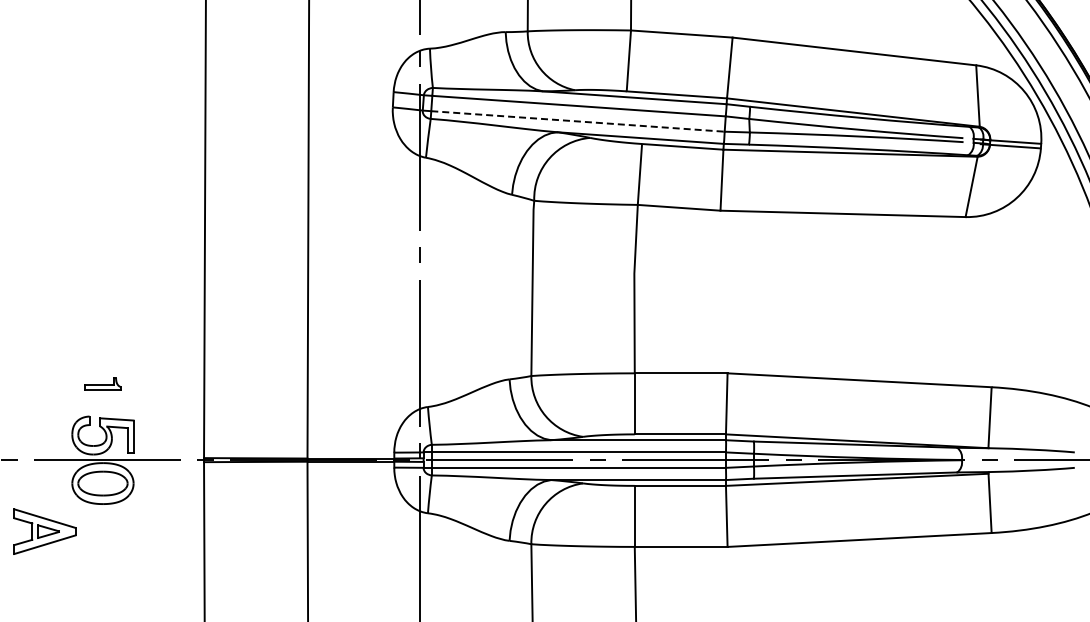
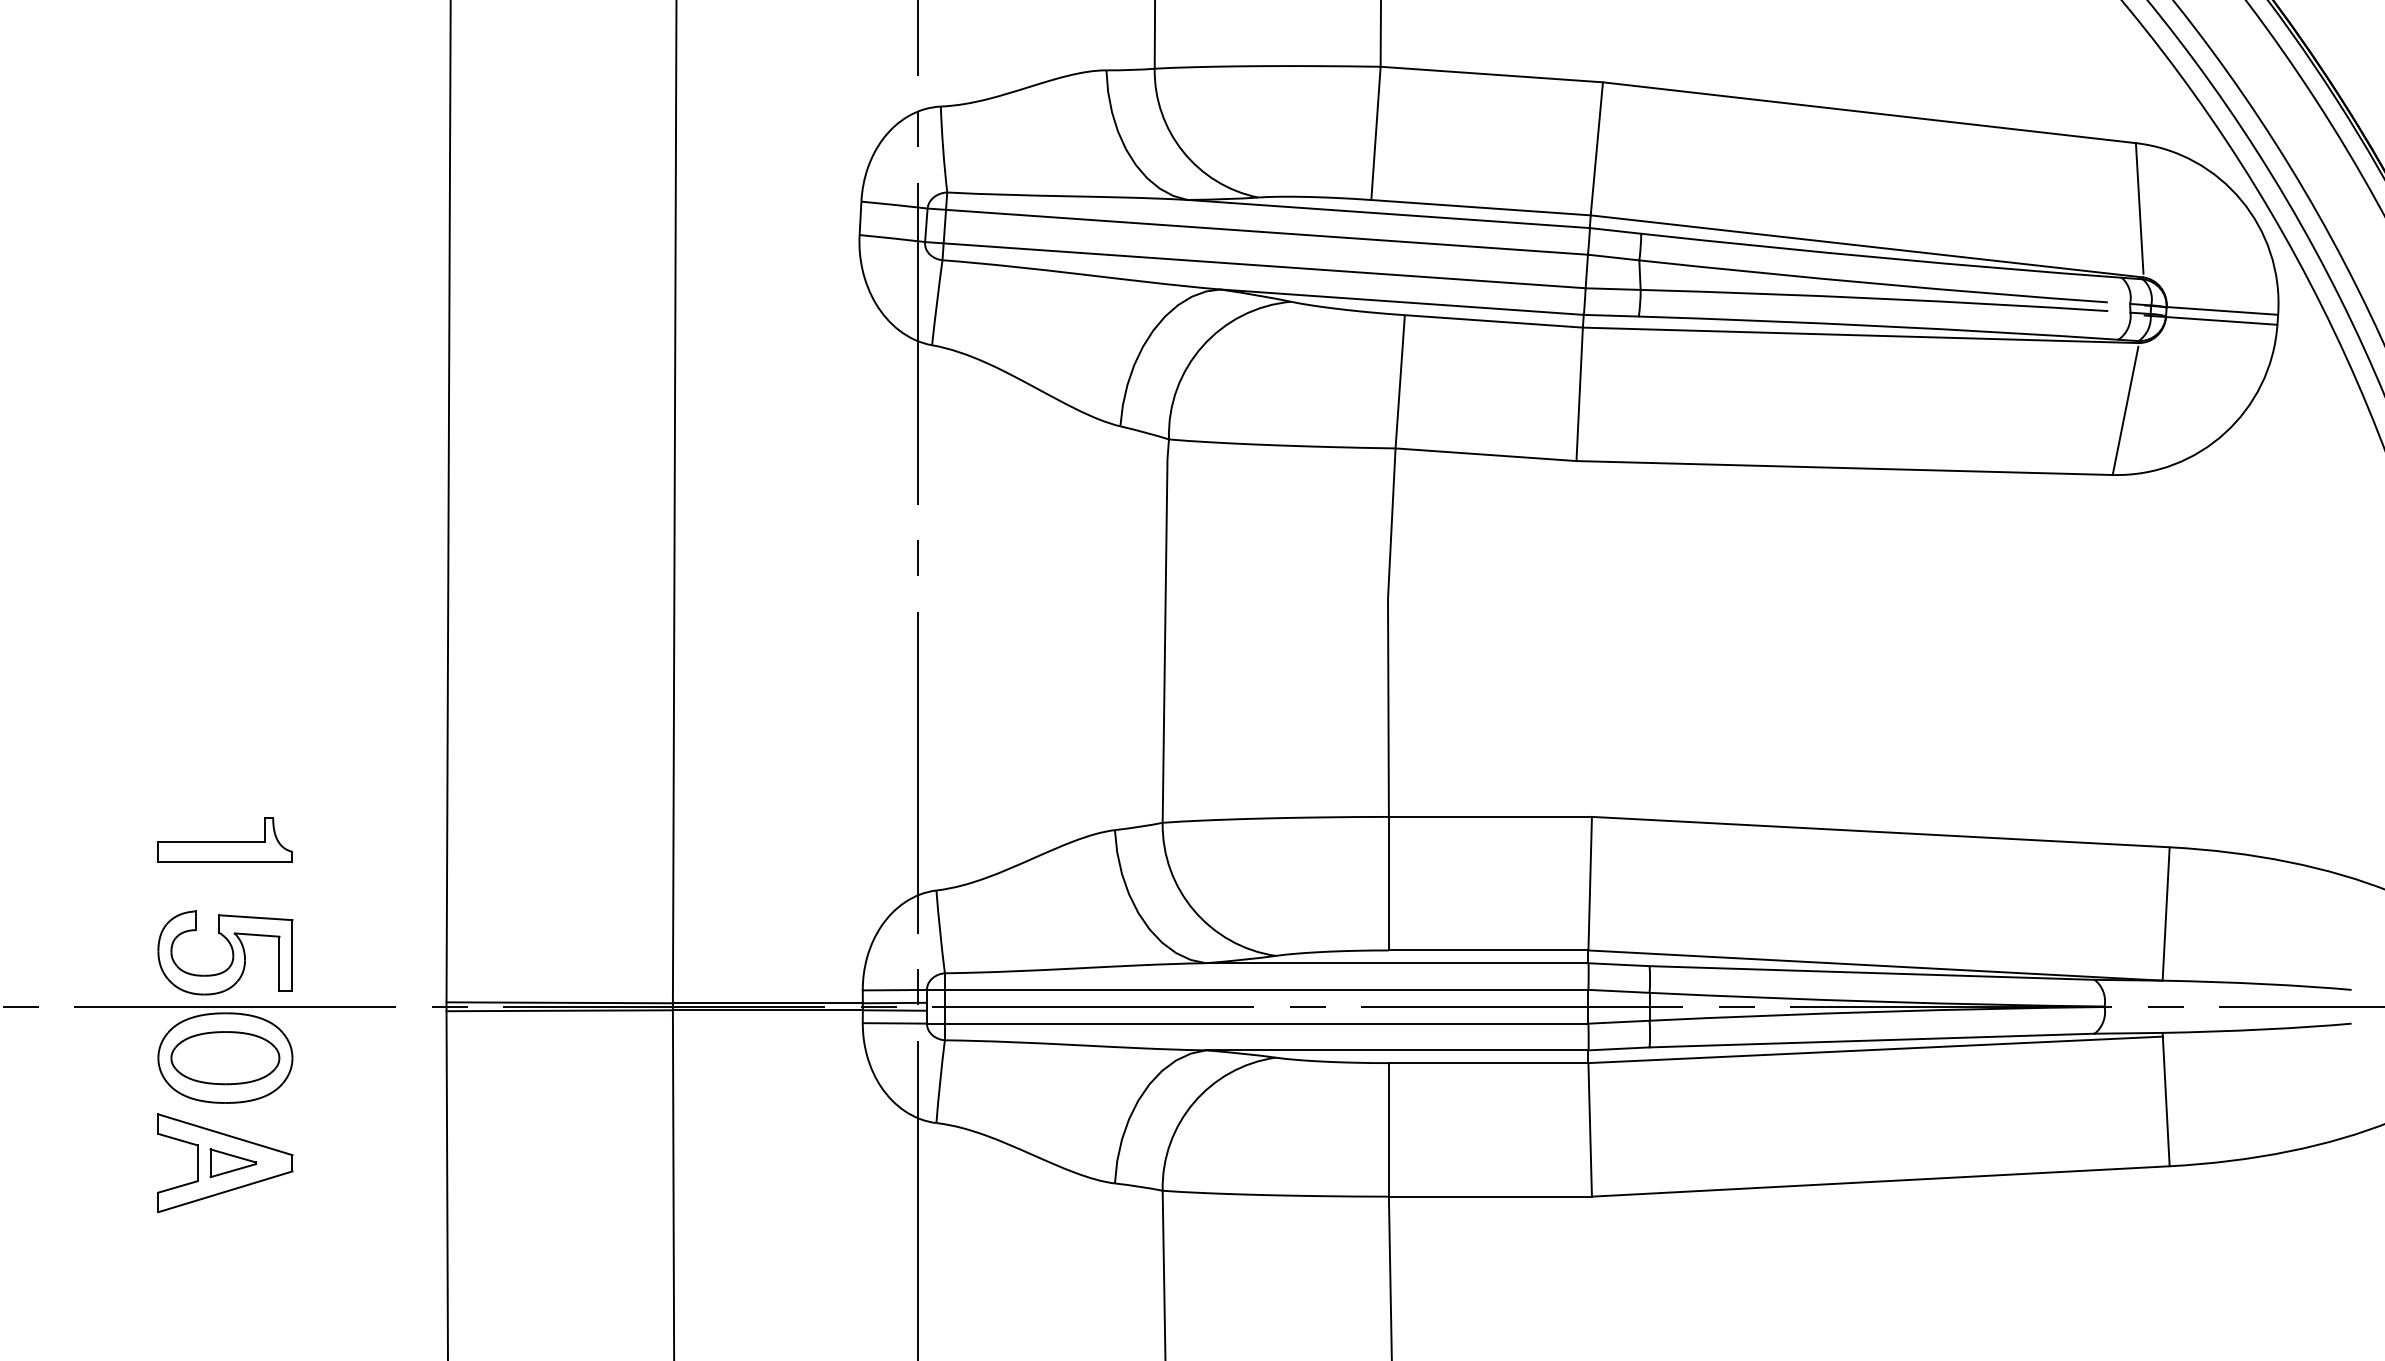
line: (578, 121) -> (1265, 265), dashed -> solid
part: (102, 383) -> (224, 839), size x1.67
part: (44, 531) -> (224, 1162), moved

